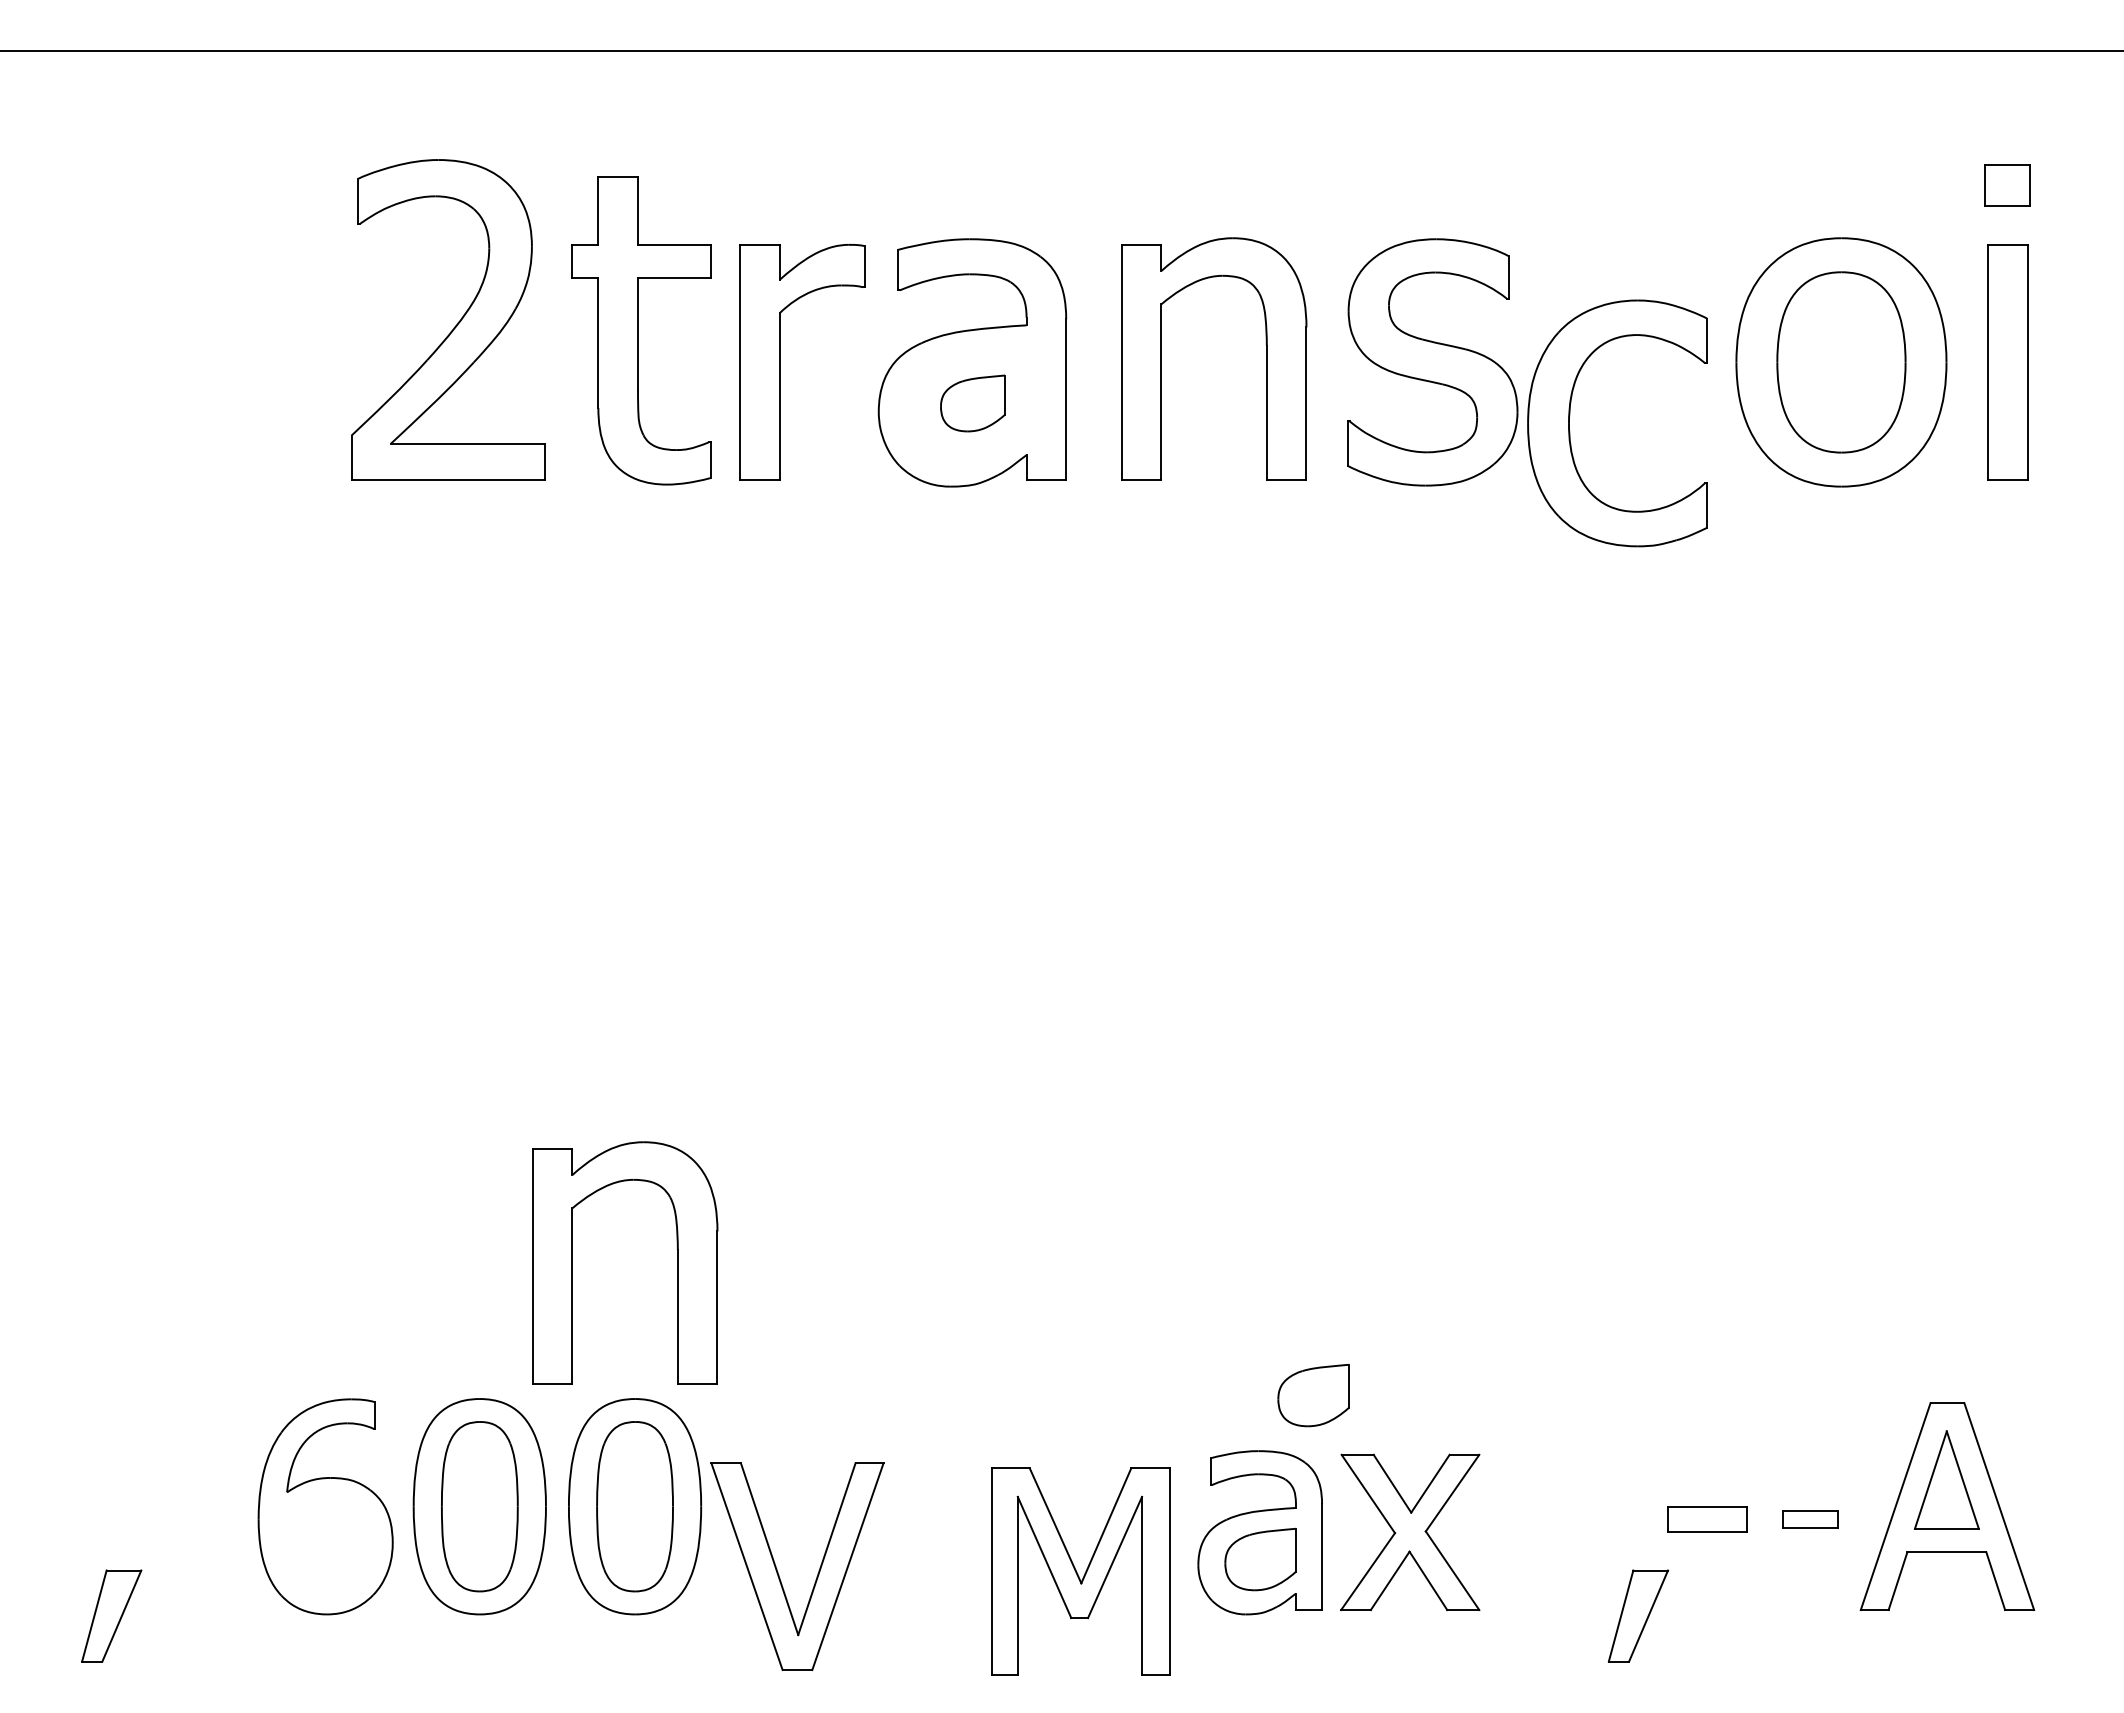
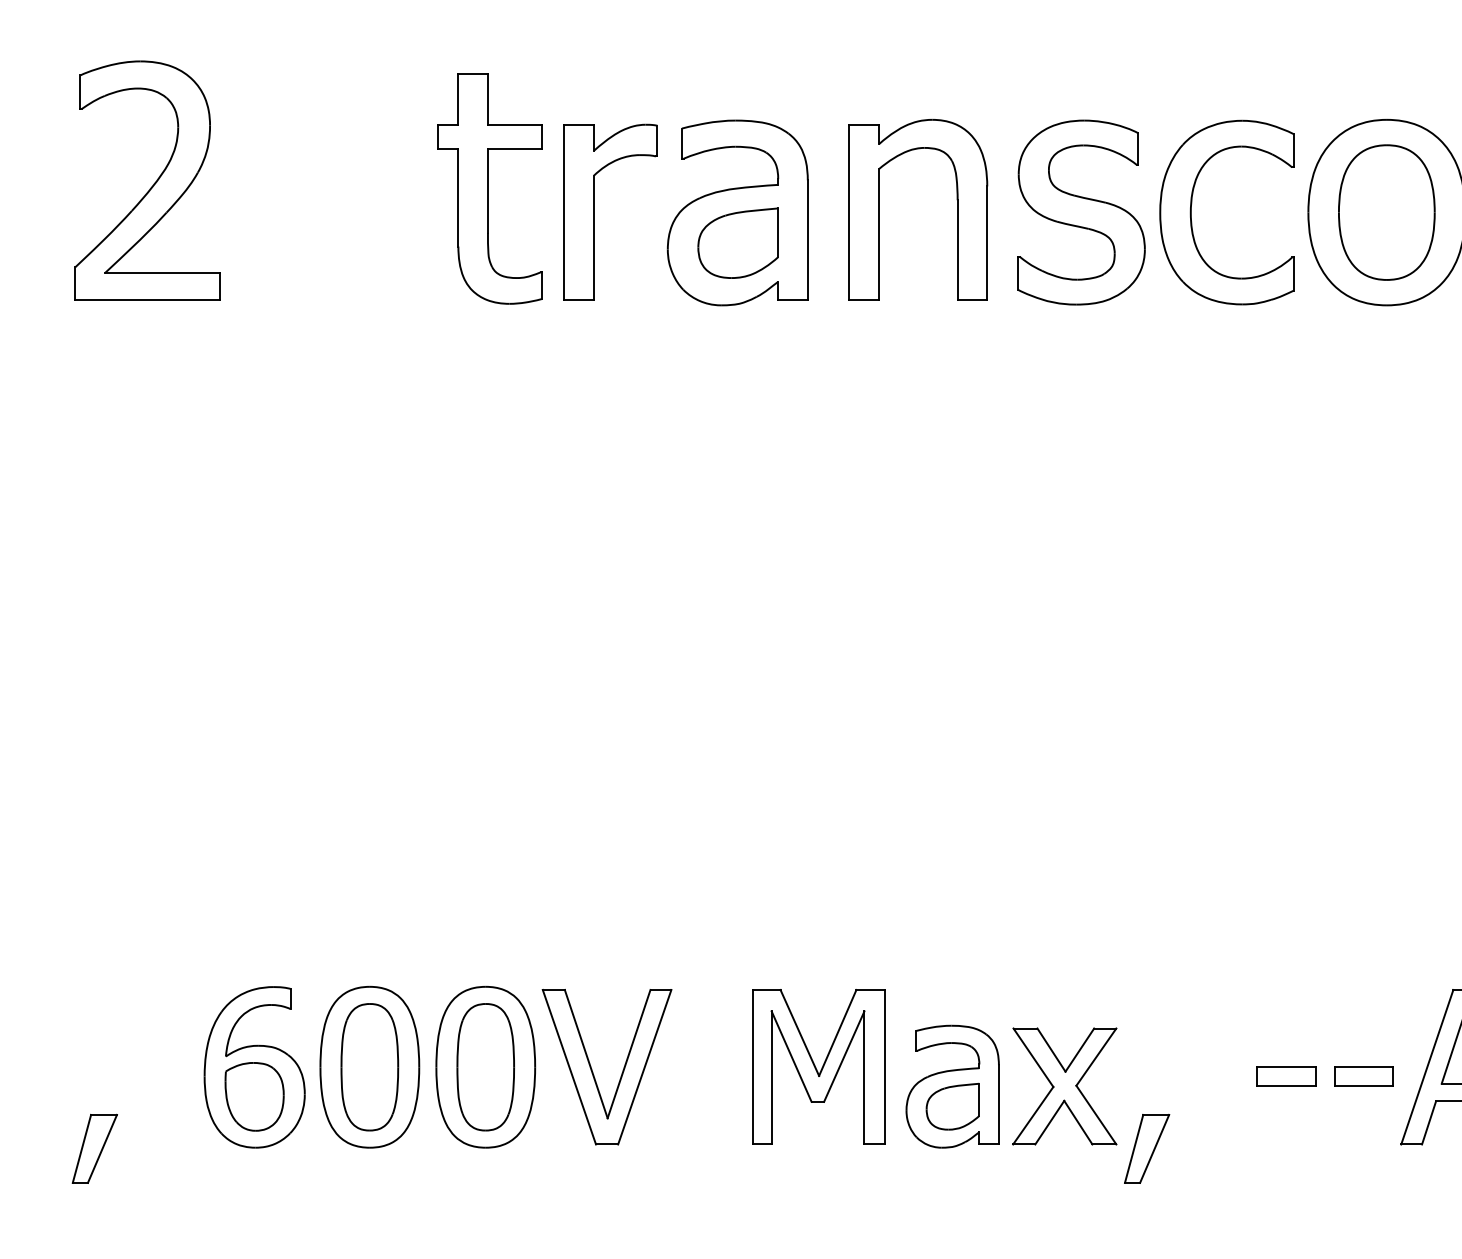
part: (455, 325) -> (152, 185), moved
part: (972, 403) -> (737, 243), size x1.67
part: (1570, 415) -> (1191, 206), moved
part: (677, 1262) -> (517, 884), removed
part: (1313, 1395) -> (992, 984), removed
part: (1810, 1519) -> (1363, 1076), size x1.43
part: (325, 1546) -> (254, 1096), added
part: (1080, 1571) -> (818, 1067), moved
part: (778, 1572) -> (592, 1071), moved
part: (1638, 1615) -> (1147, 1148), moved

